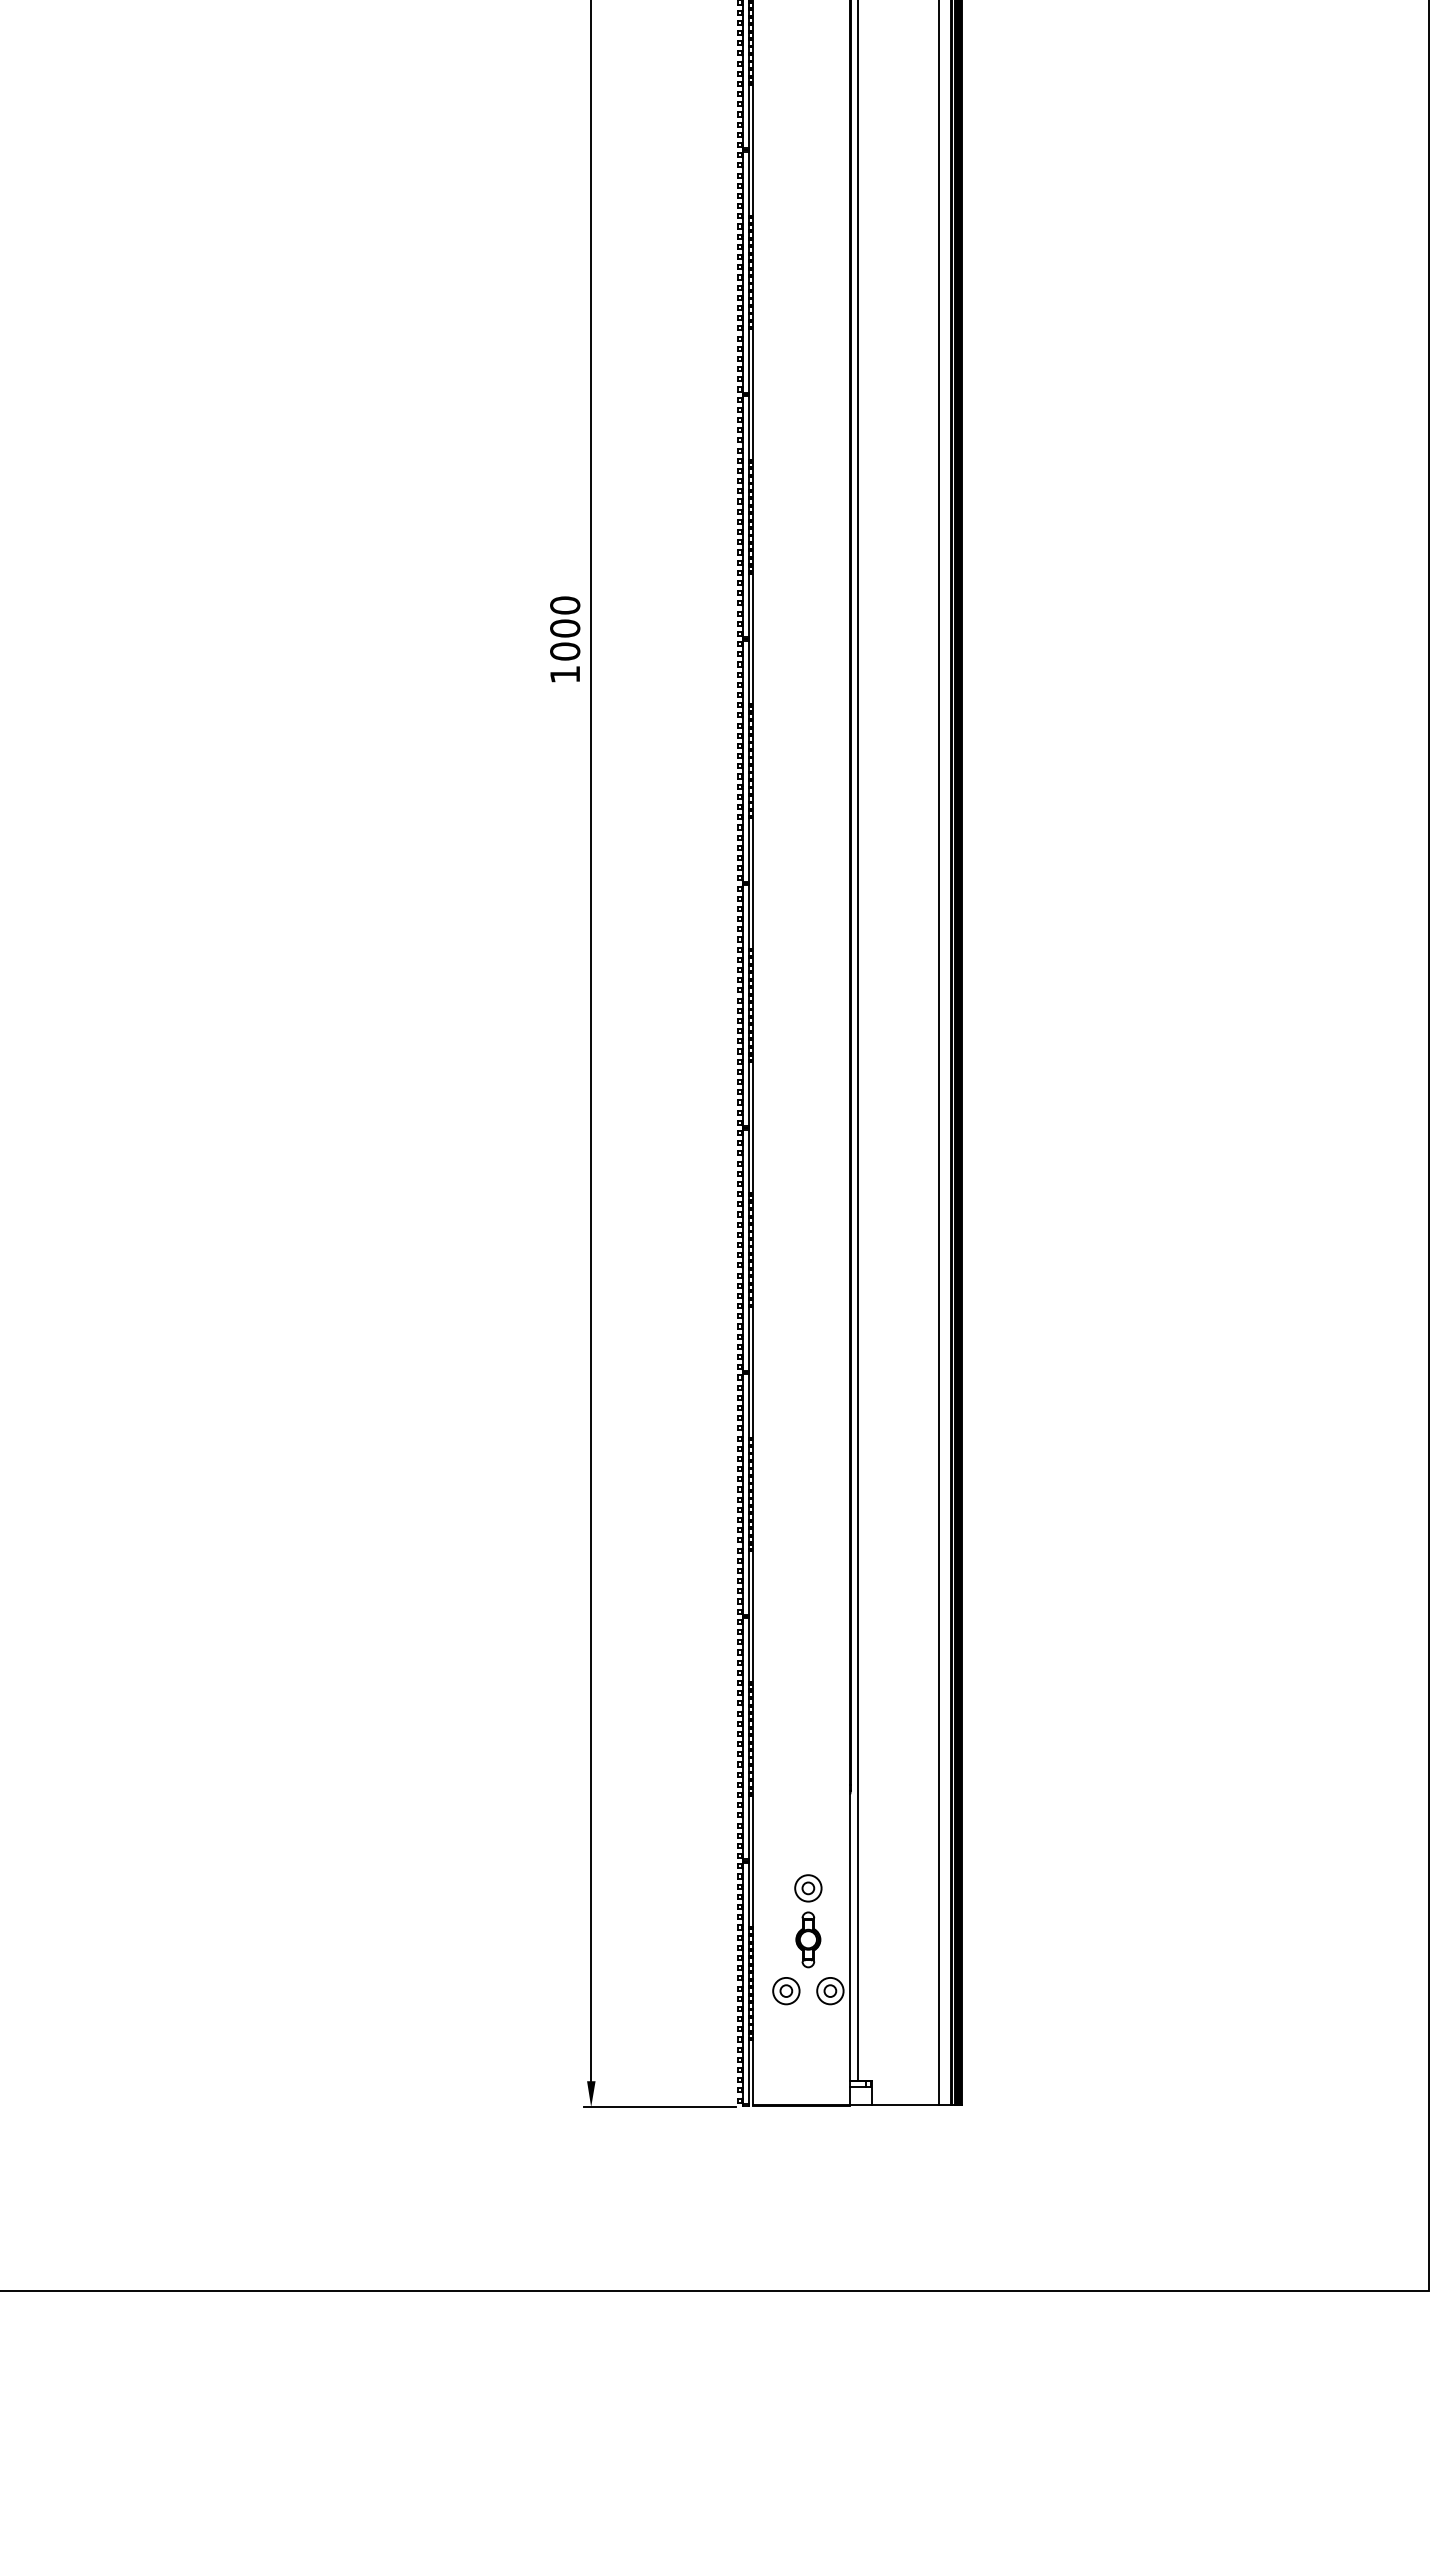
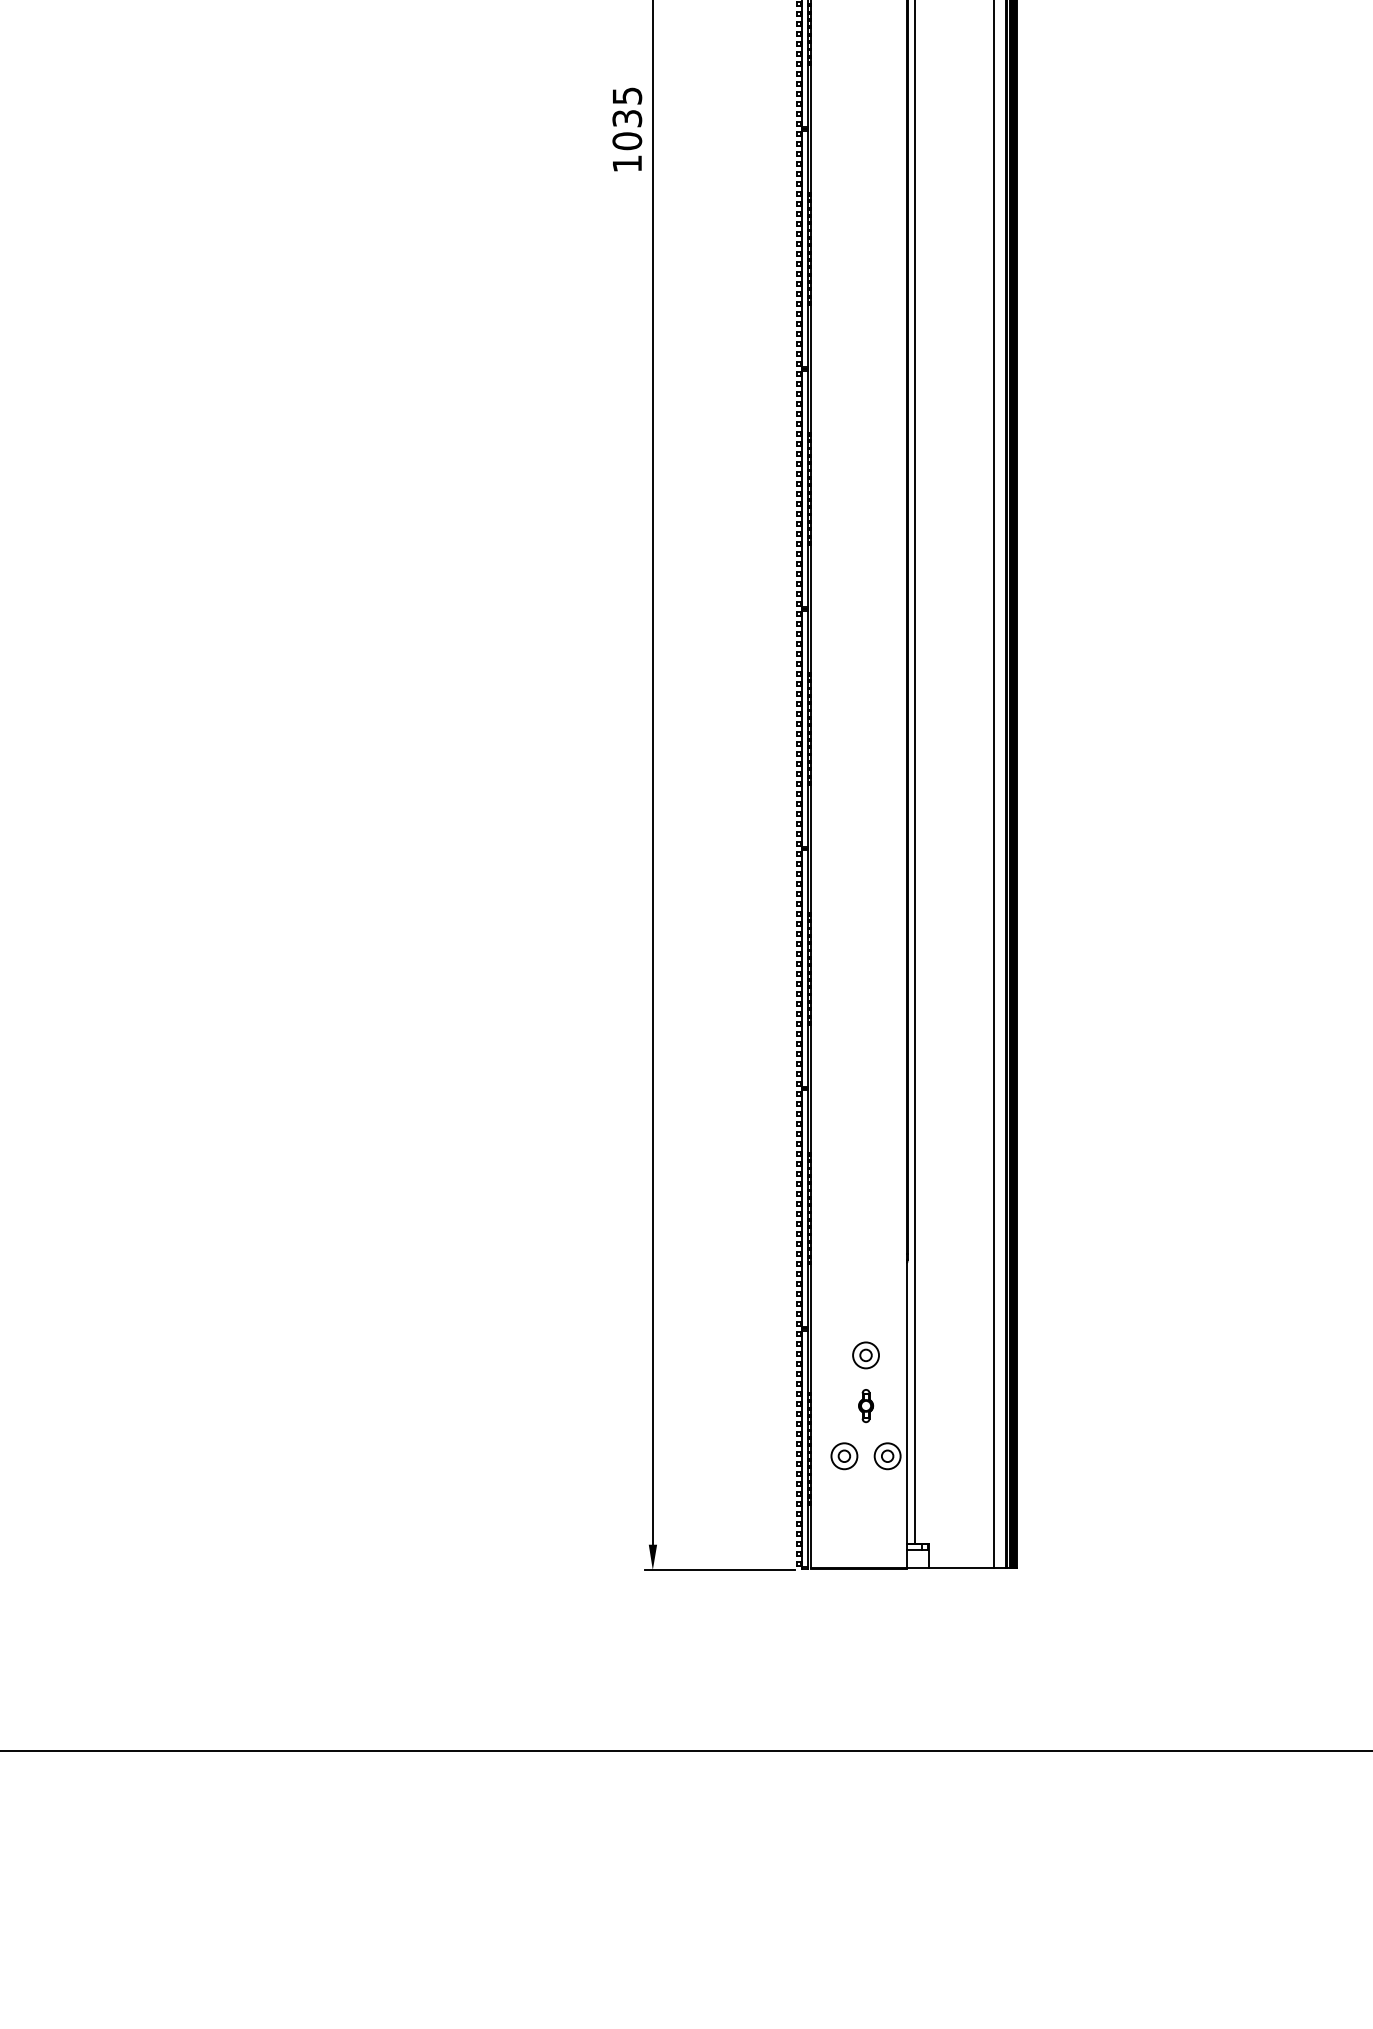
text: (565, 616) -> (627, 106), 1000 -> 1035
part: (808, 1939) -> (866, 1405), size x0.6

